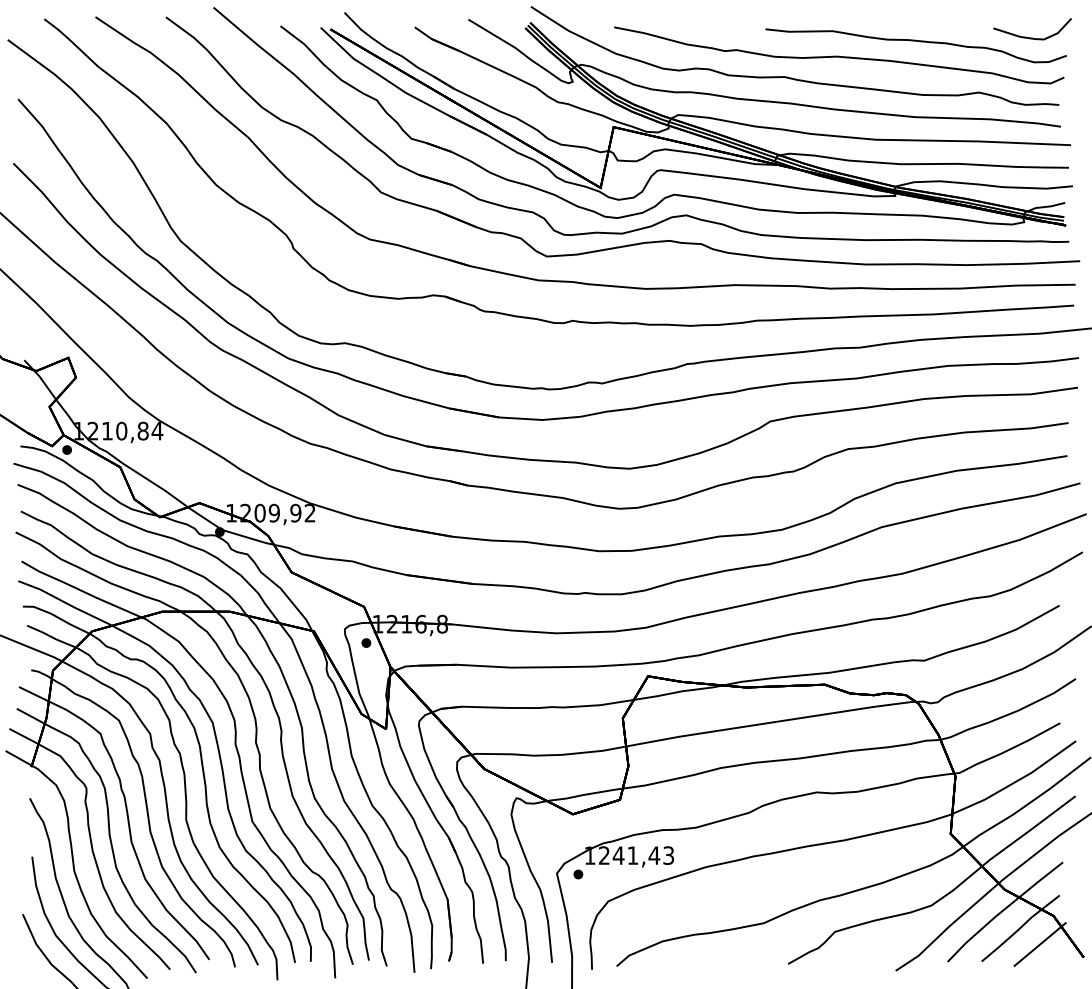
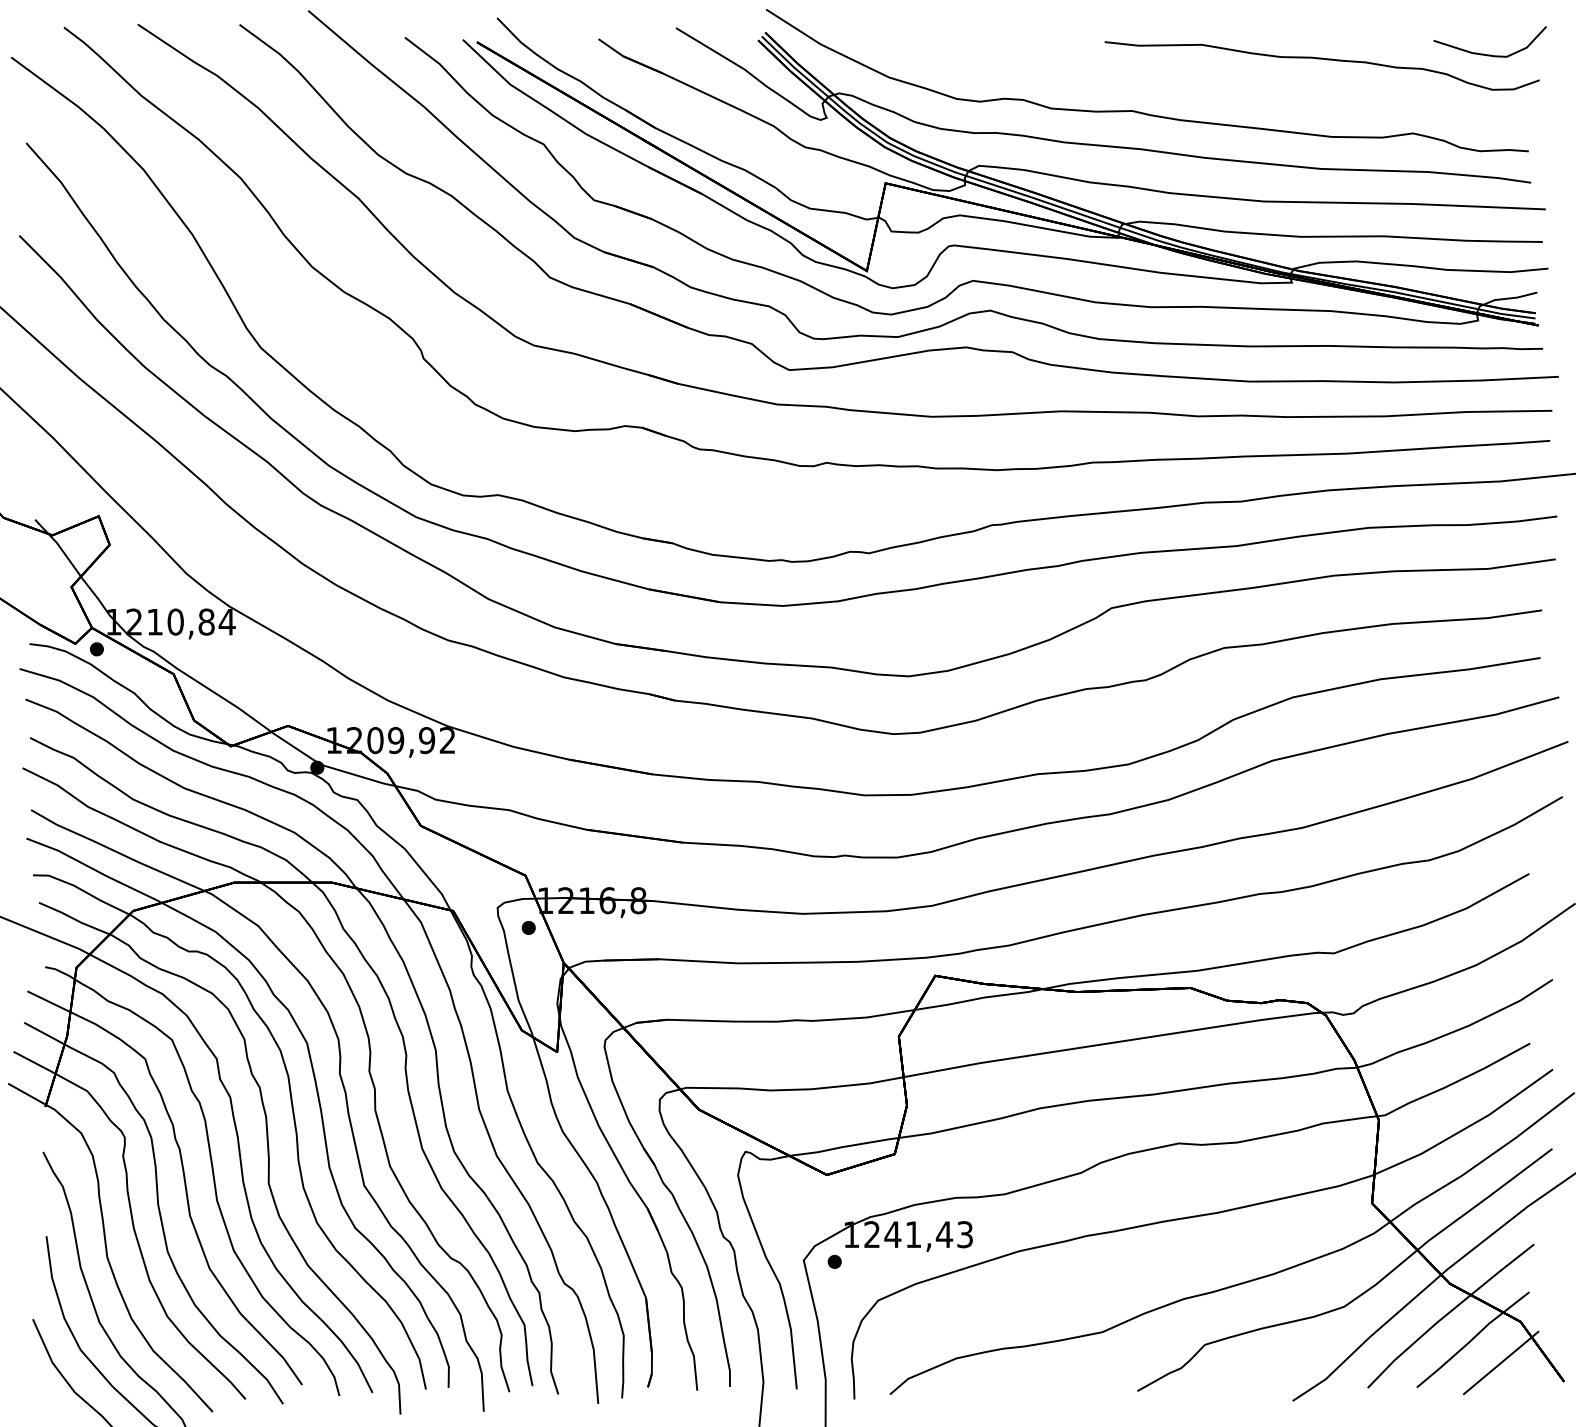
part: (839, 55) -> (1211, 79), removed

